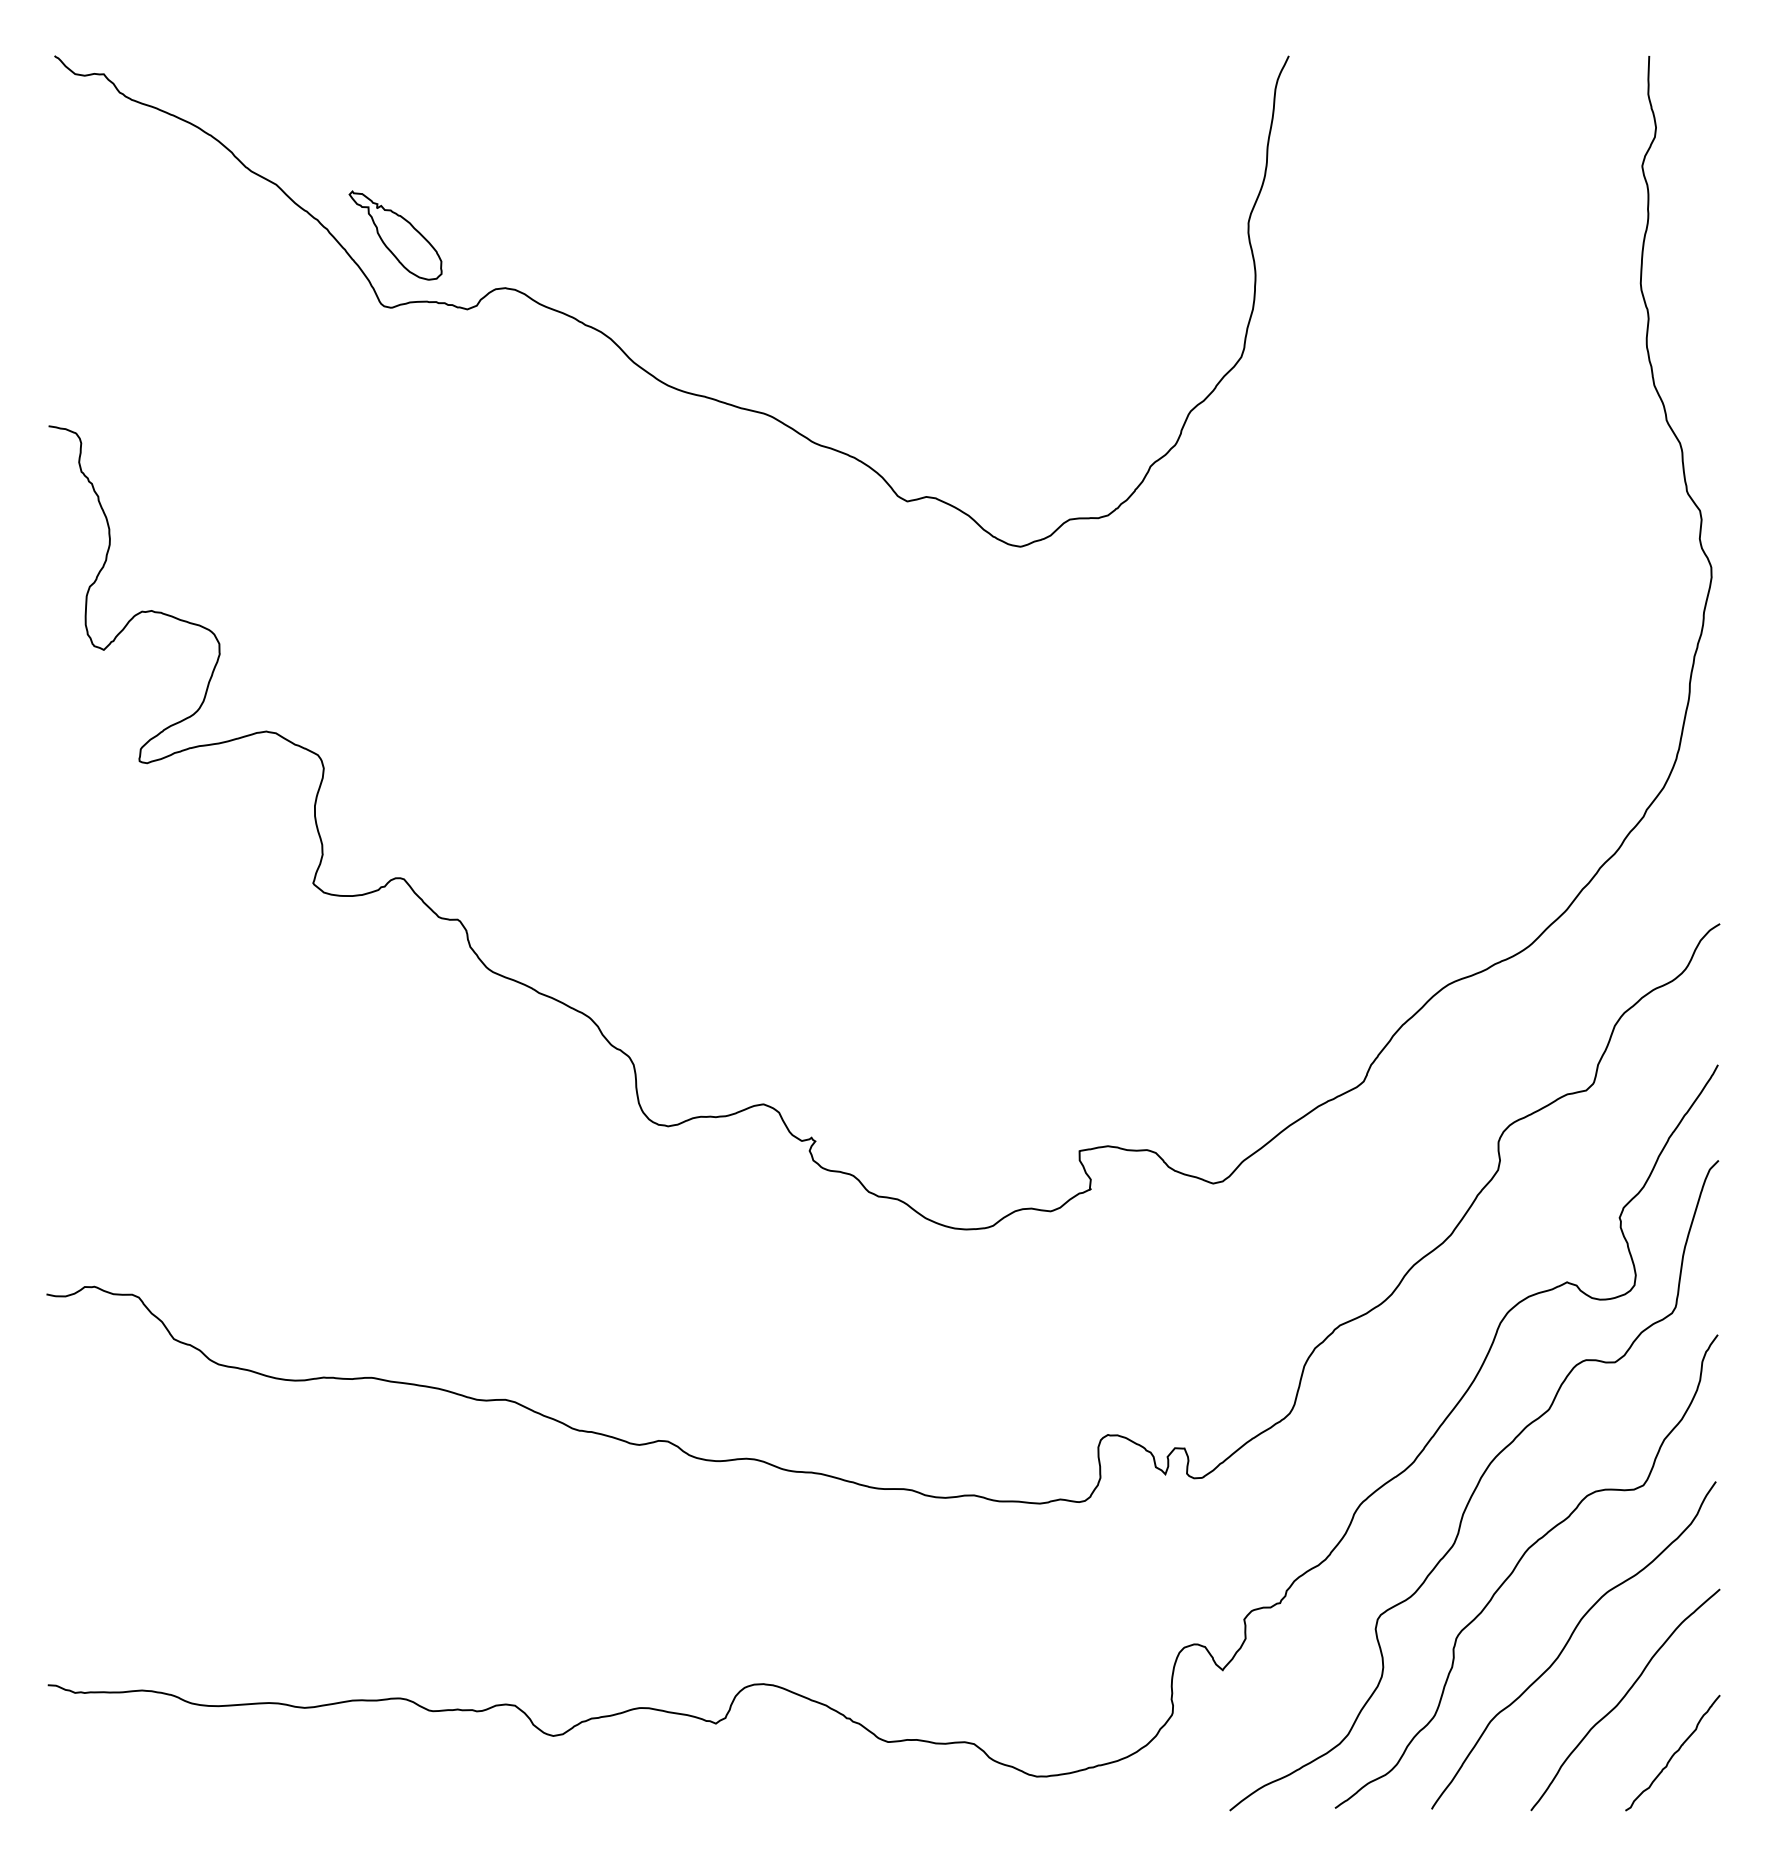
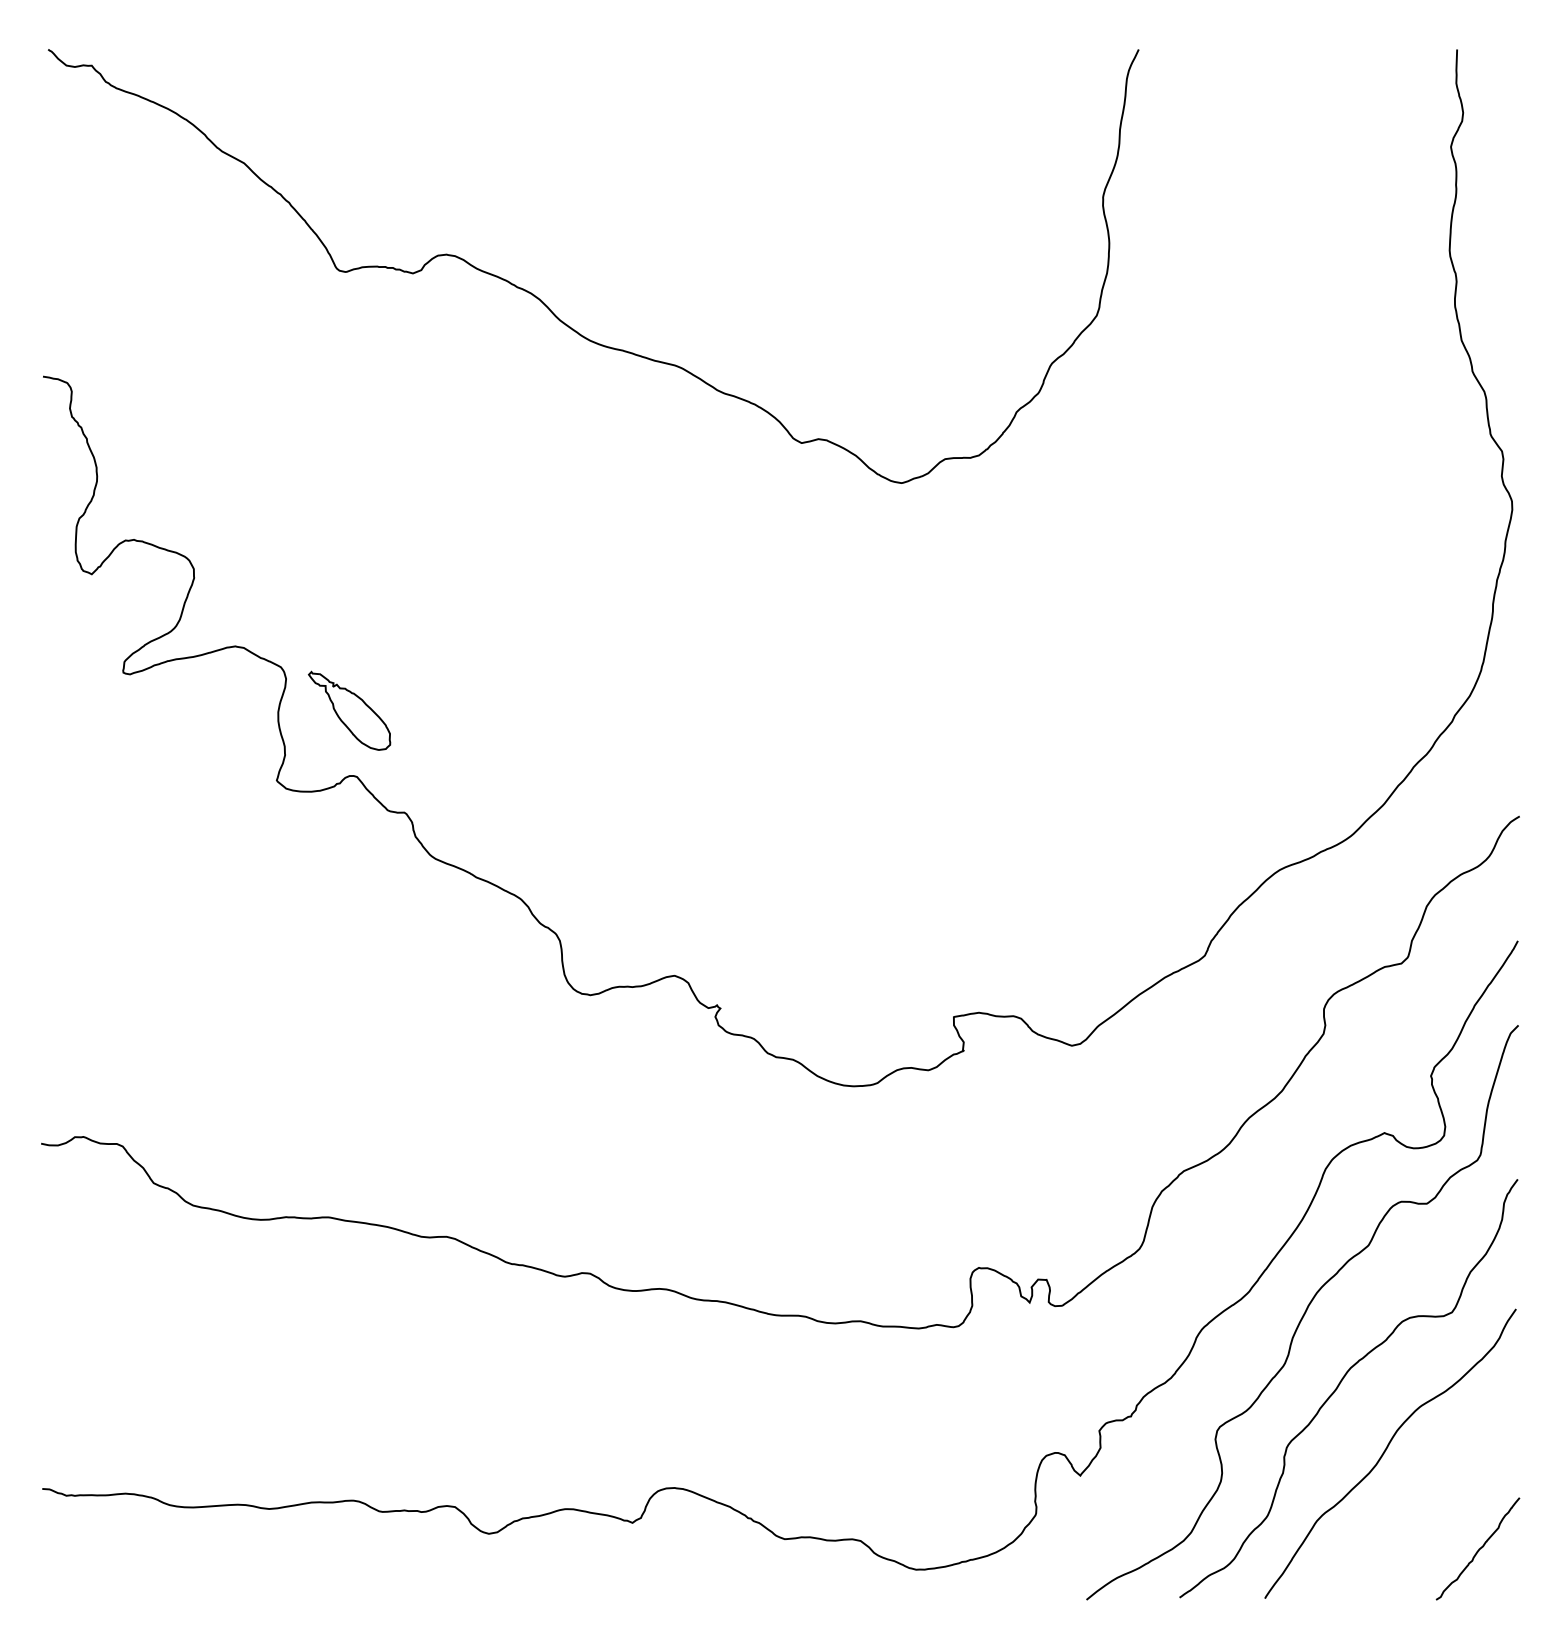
part: (395, 235) -> (349, 710), moved
curve: (1624, 1698) -> (1435, 1500), removed

